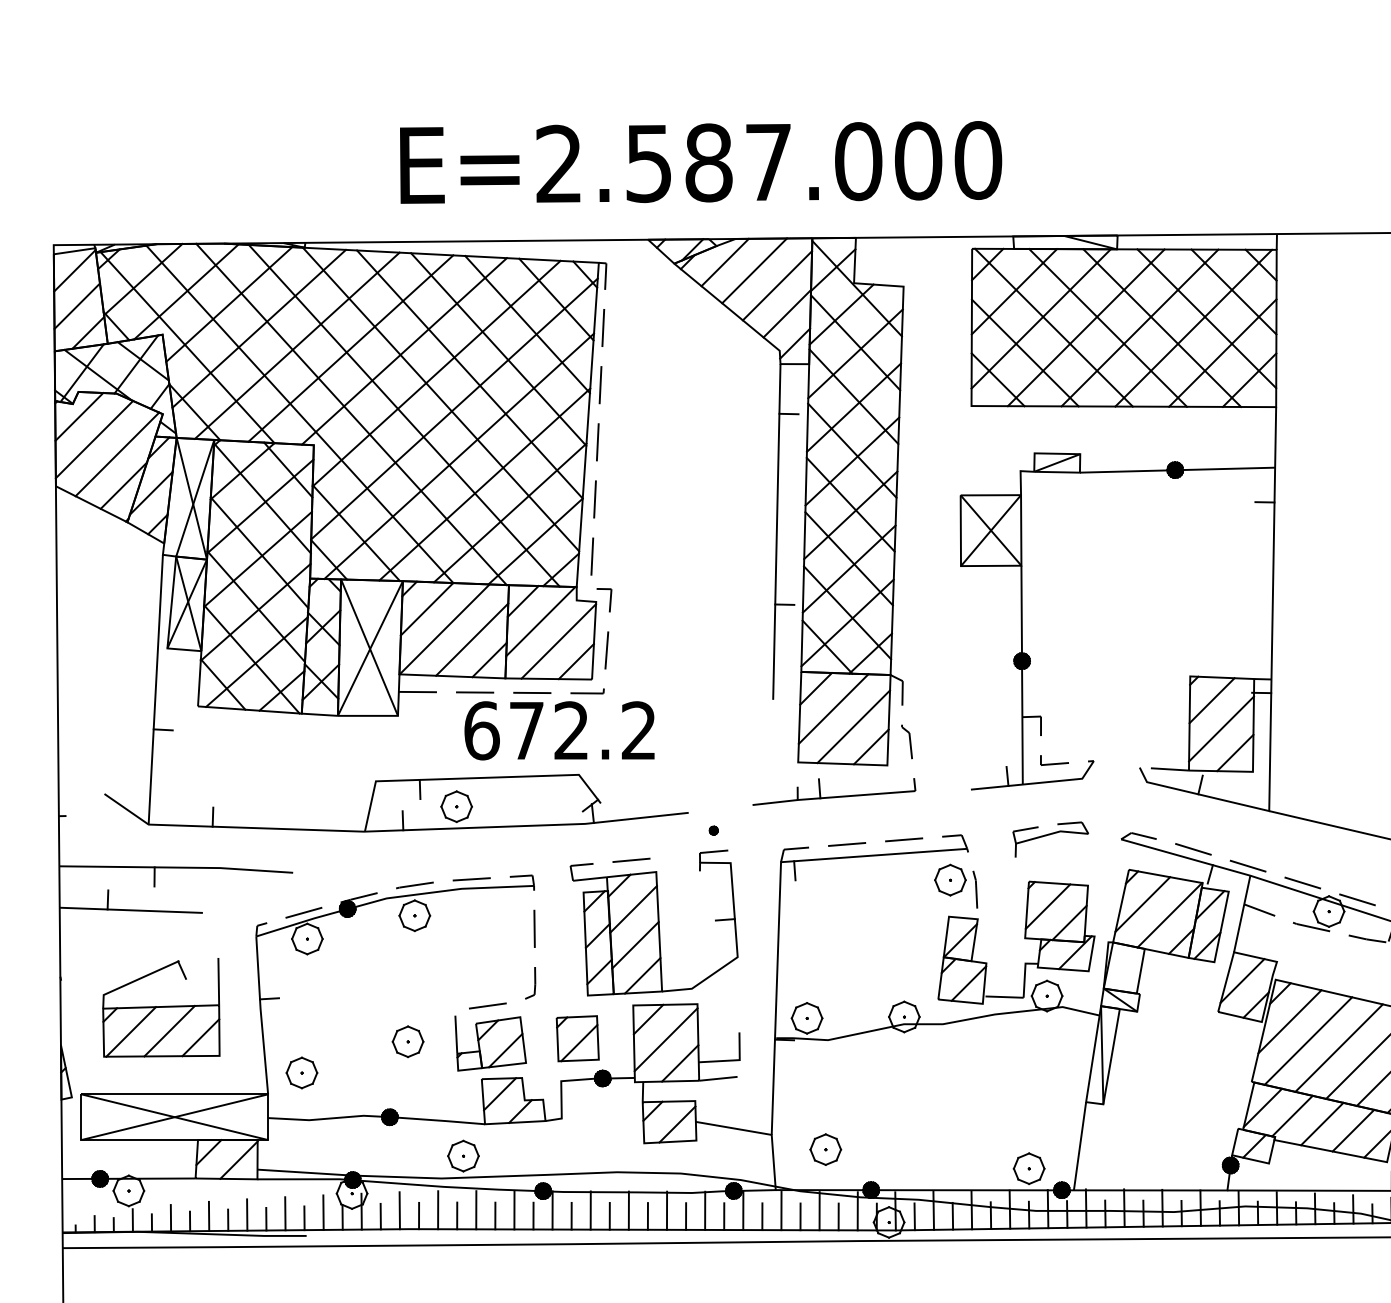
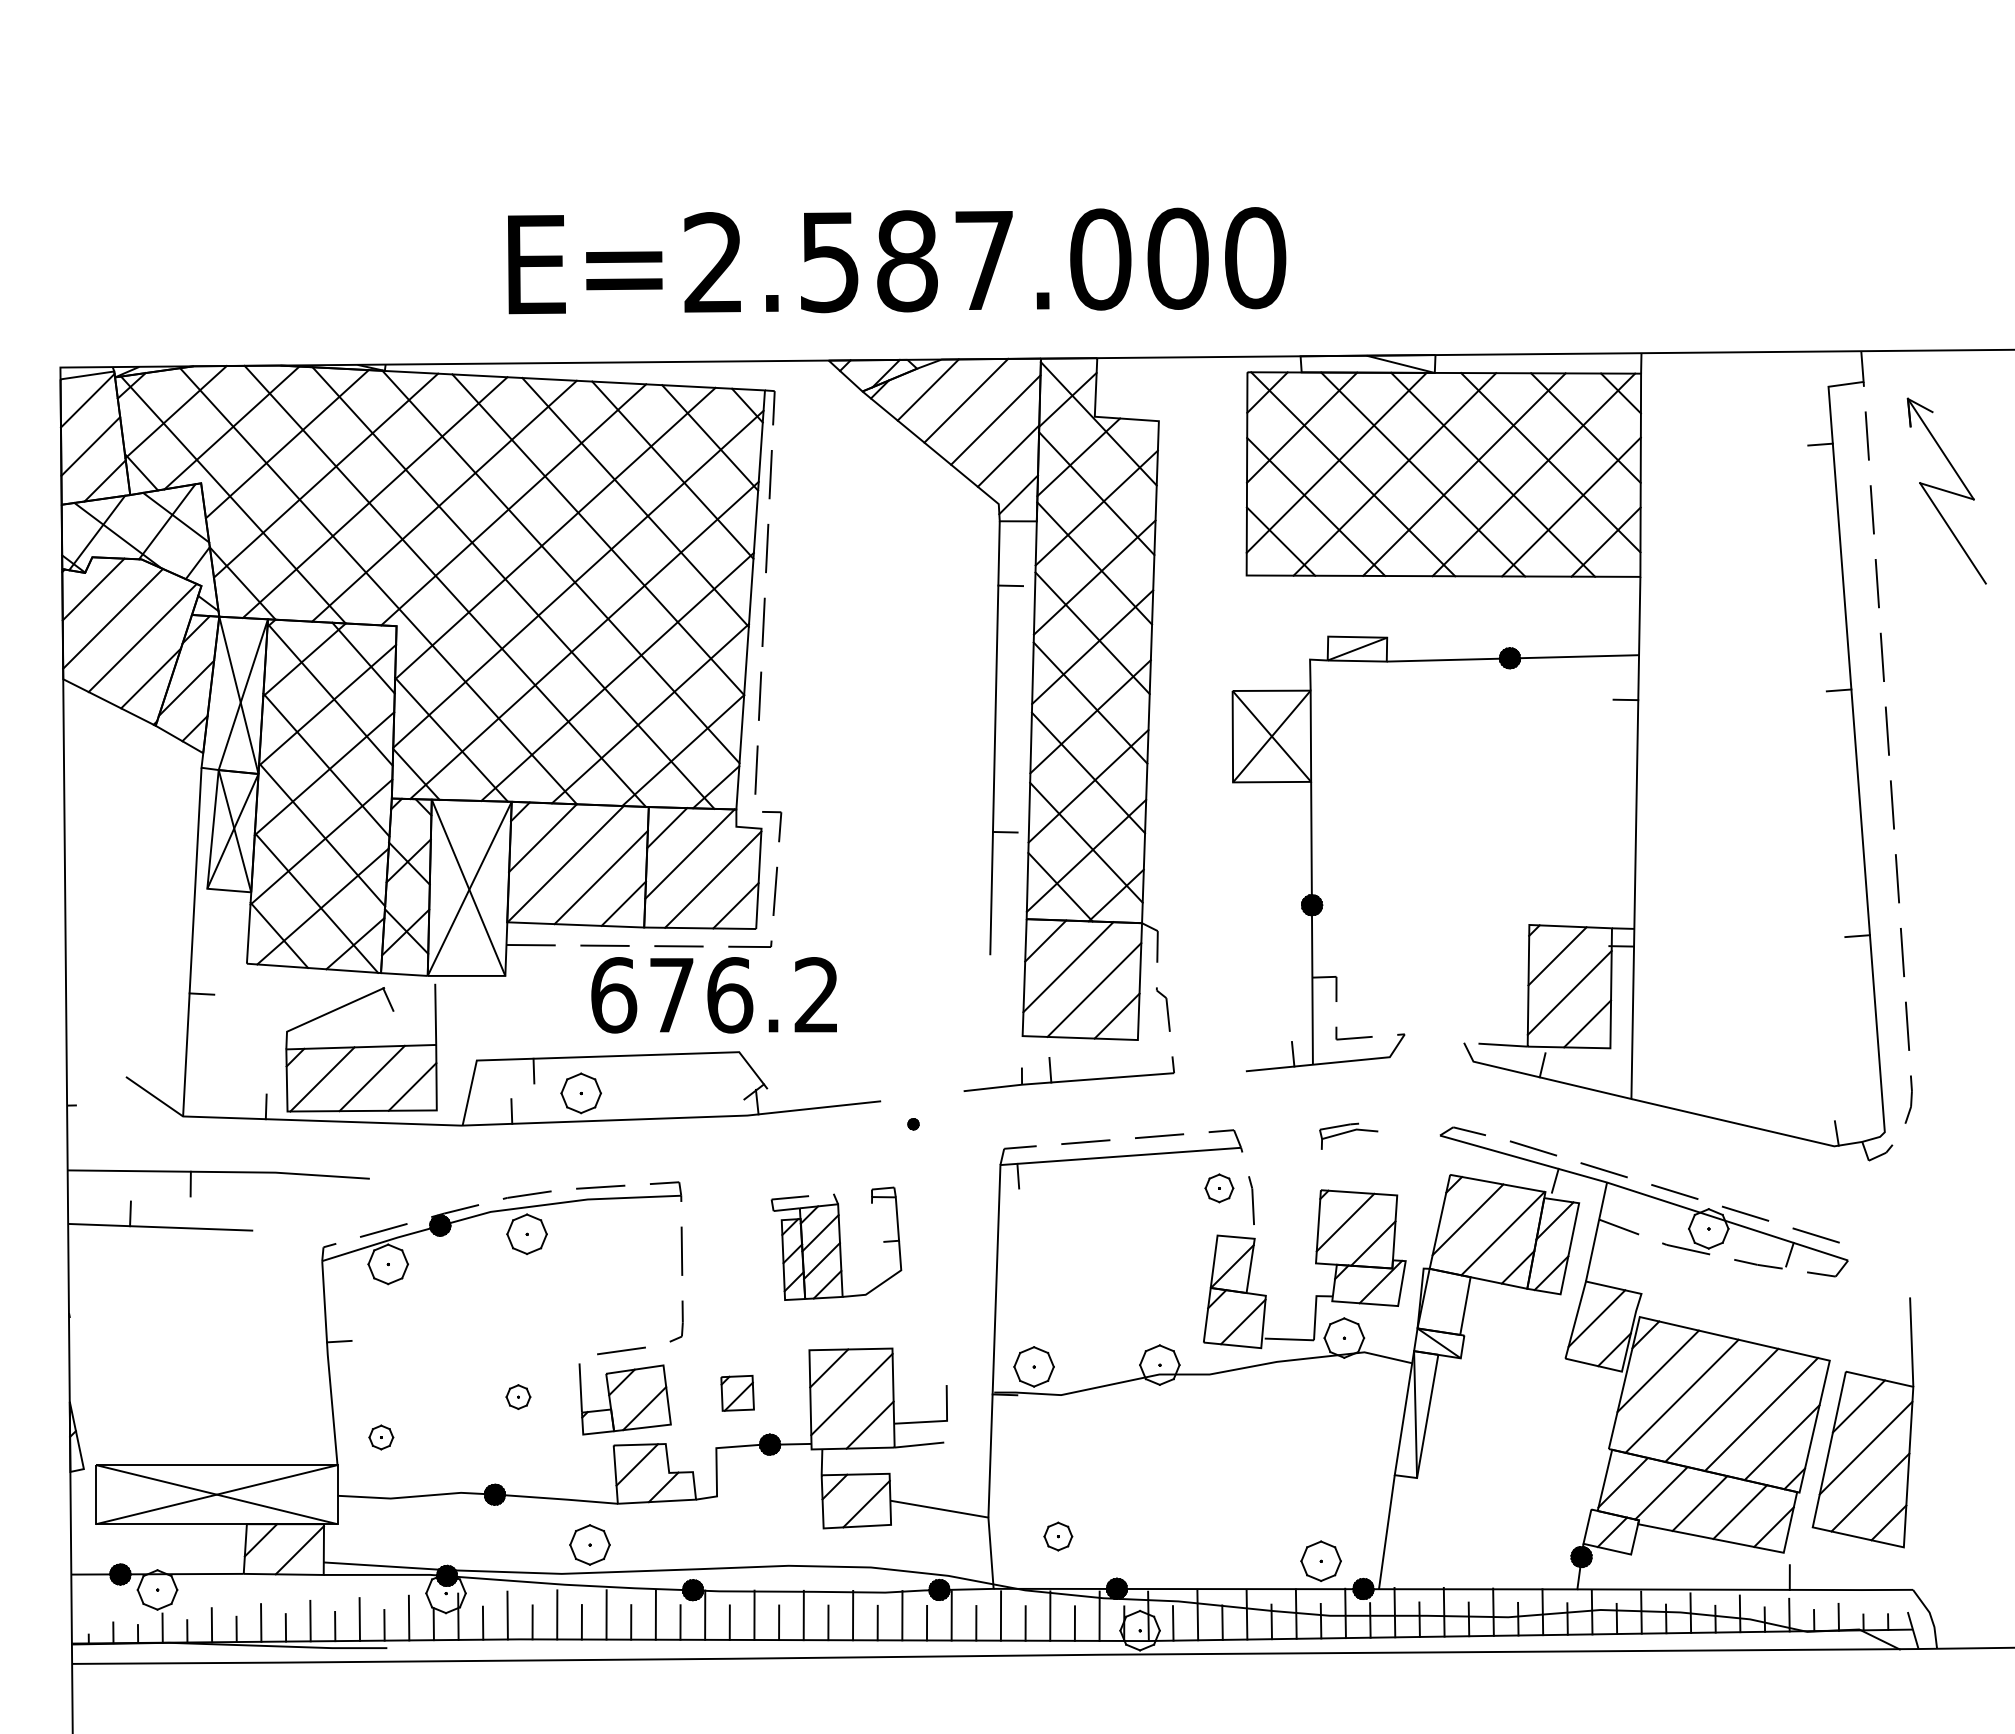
text: (572, 730) -> (730, 995), 672.2 -> 676.2
part: (1050, 839) -> (1348, 1135), size x0.6
part: (950, 880) -> (1219, 1188), size x0.7
part: (654, 922) -> (836, 1243), size x0.6
part: (161, 1007) -> (361, 1047), moved
part: (577, 1038) -> (737, 1393), size x0.6
part: (408, 1041) -> (518, 1396), size x0.6
part: (302, 1072) -> (381, 1437), size x0.6
part: (825, 1149) -> (1058, 1536), size x0.7

